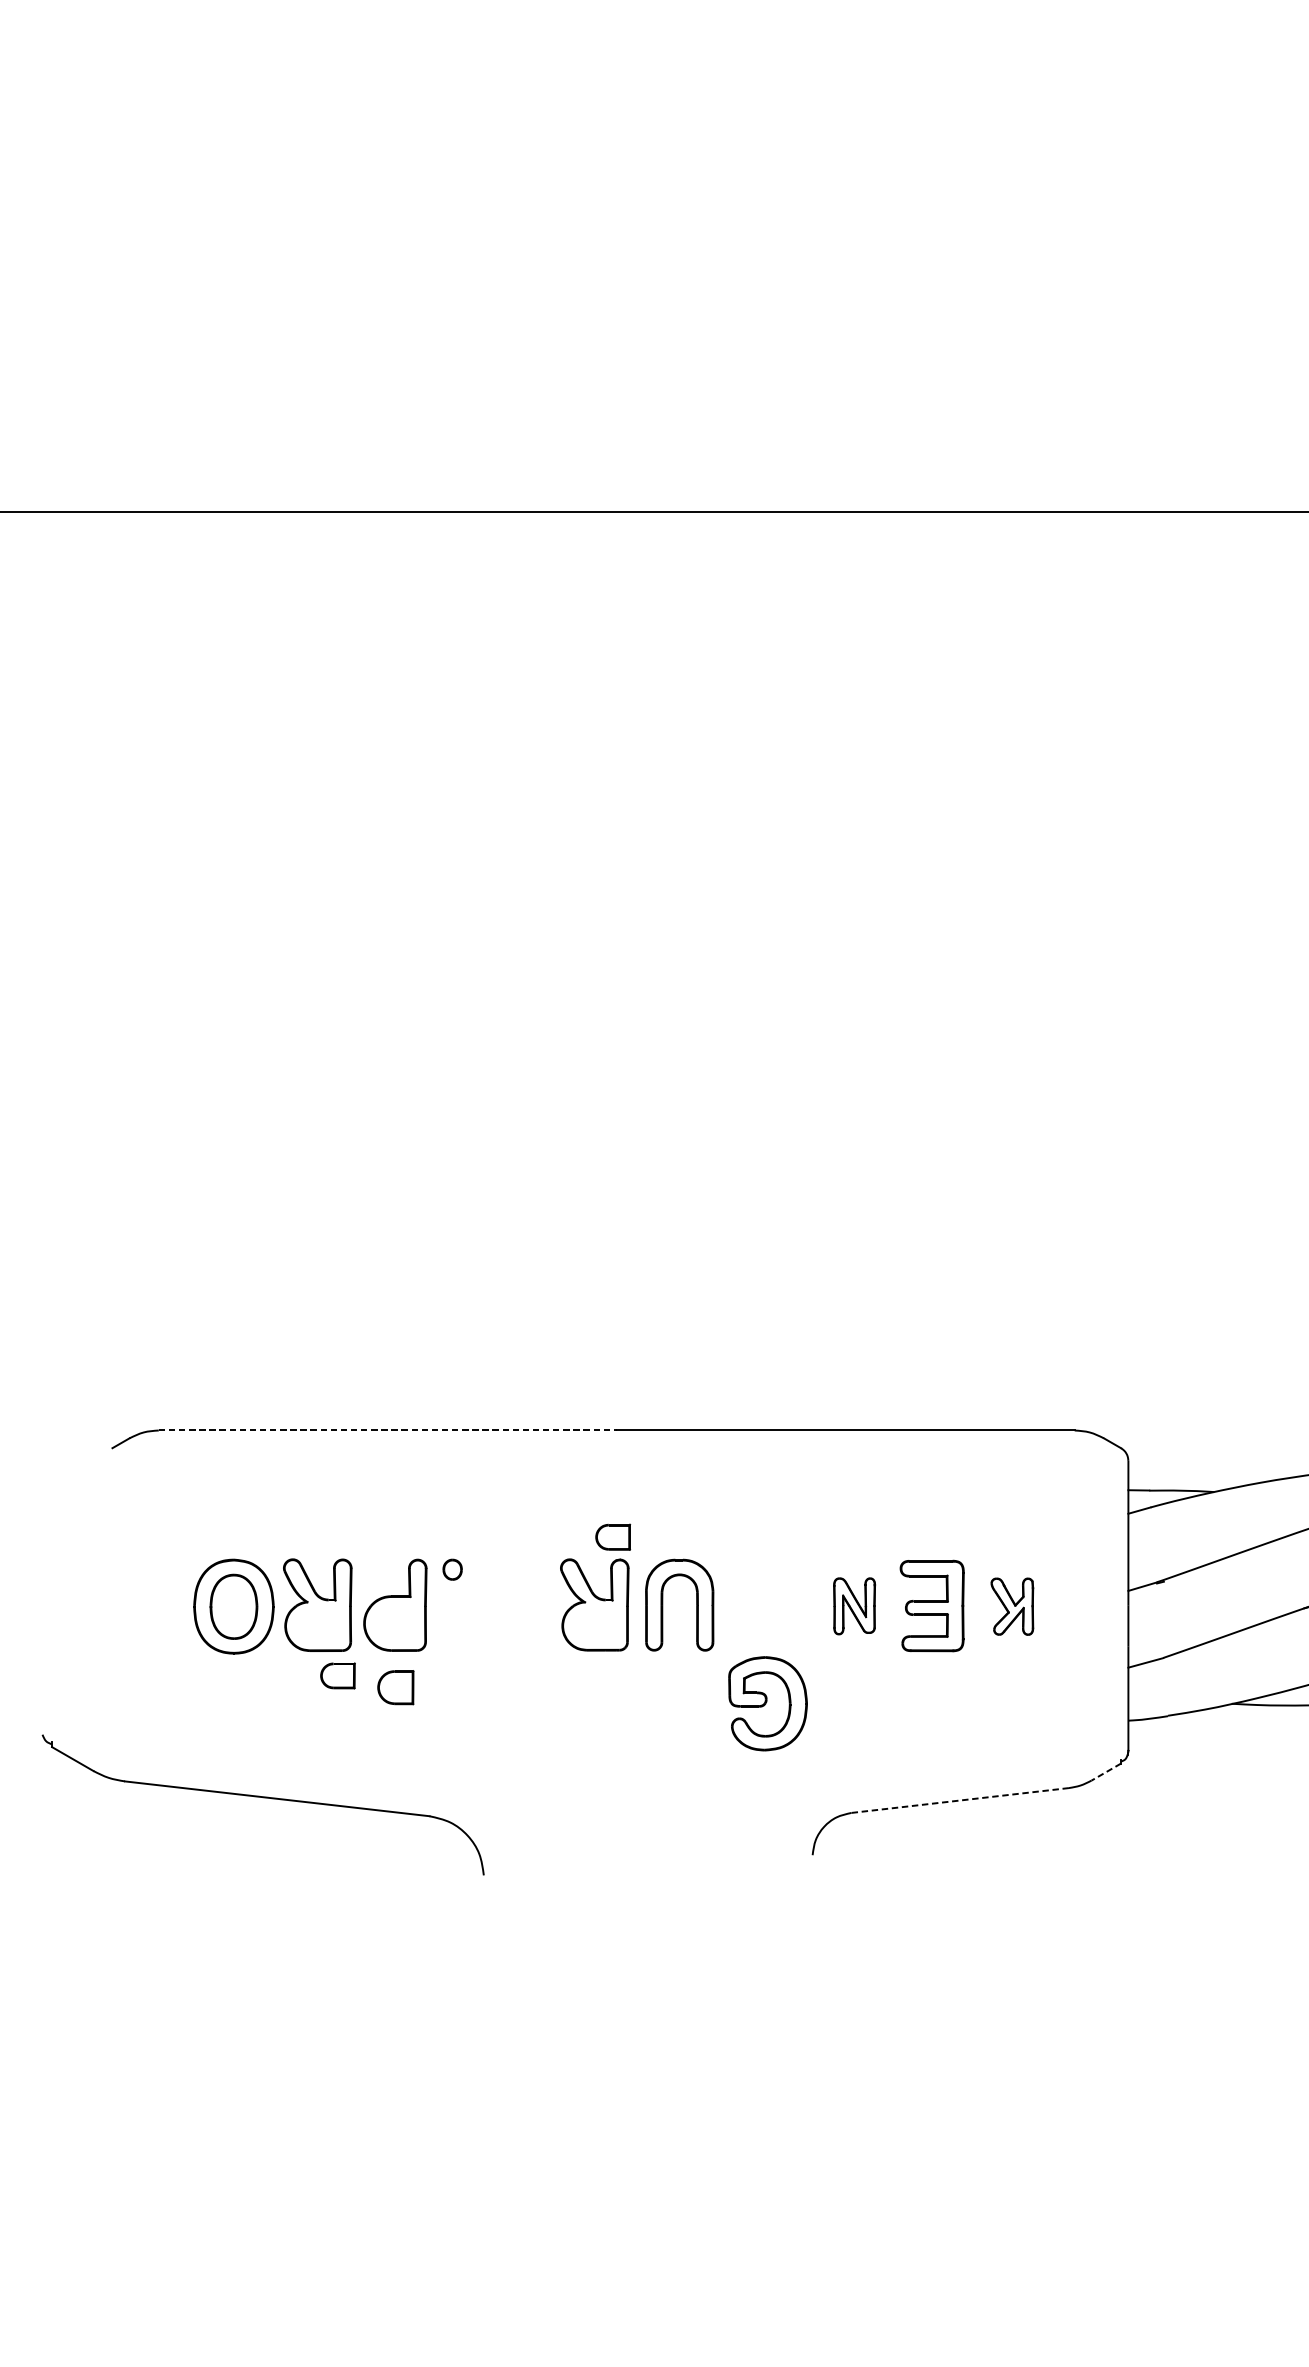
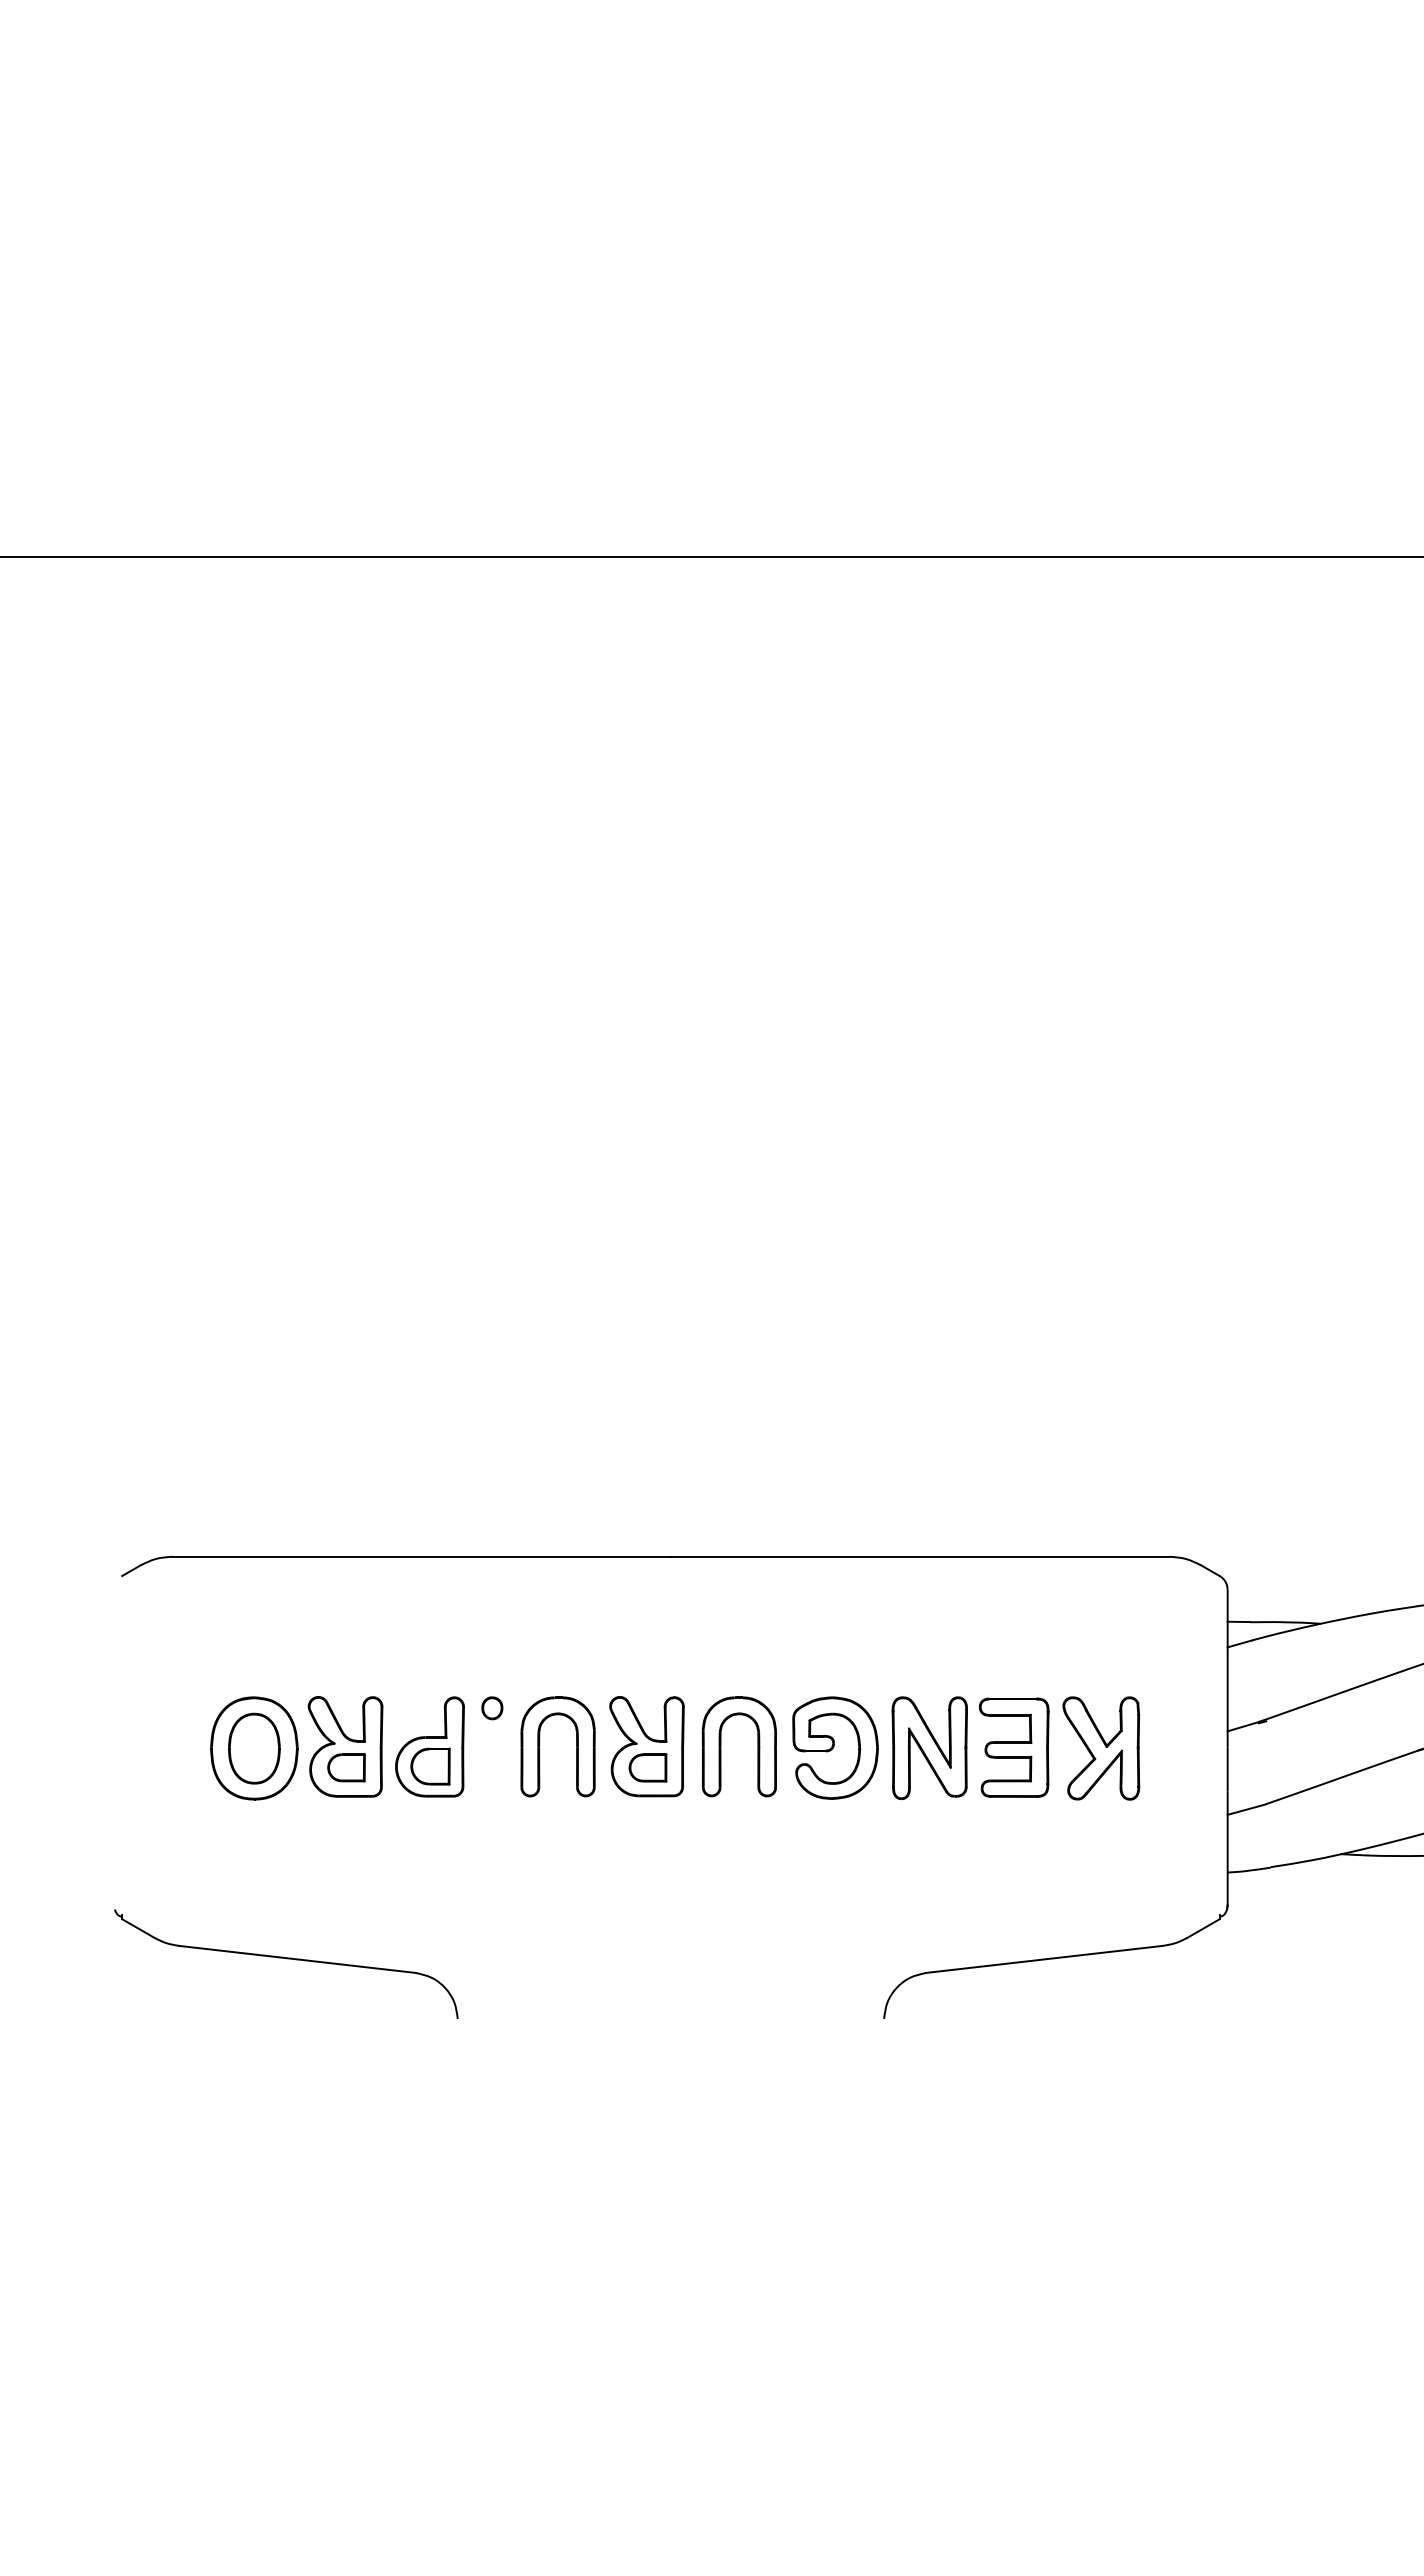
line: (388, 1430) -> (422, 1556), dashed -> solid
part: (612, 1536) -> (647, 1767), moved
part: (496, 1601) -> (540, 1742), added
part: (854, 1605) -> (929, 1747), size x1.67
part: (1012, 1606) -> (1101, 1748), size x1.67
part: (337, 1675) -> (346, 1767), moved
part: (395, 1687) -> (430, 1766), moved
part: (767, 1703) -> (835, 1747), moved
line: (1106, 1772) -> (1203, 1928), dashed -> solid
line: (960, 1800) -> (1044, 1959), dashed -> solid
part: (263, 1804) -> (286, 1963), size x0.71

